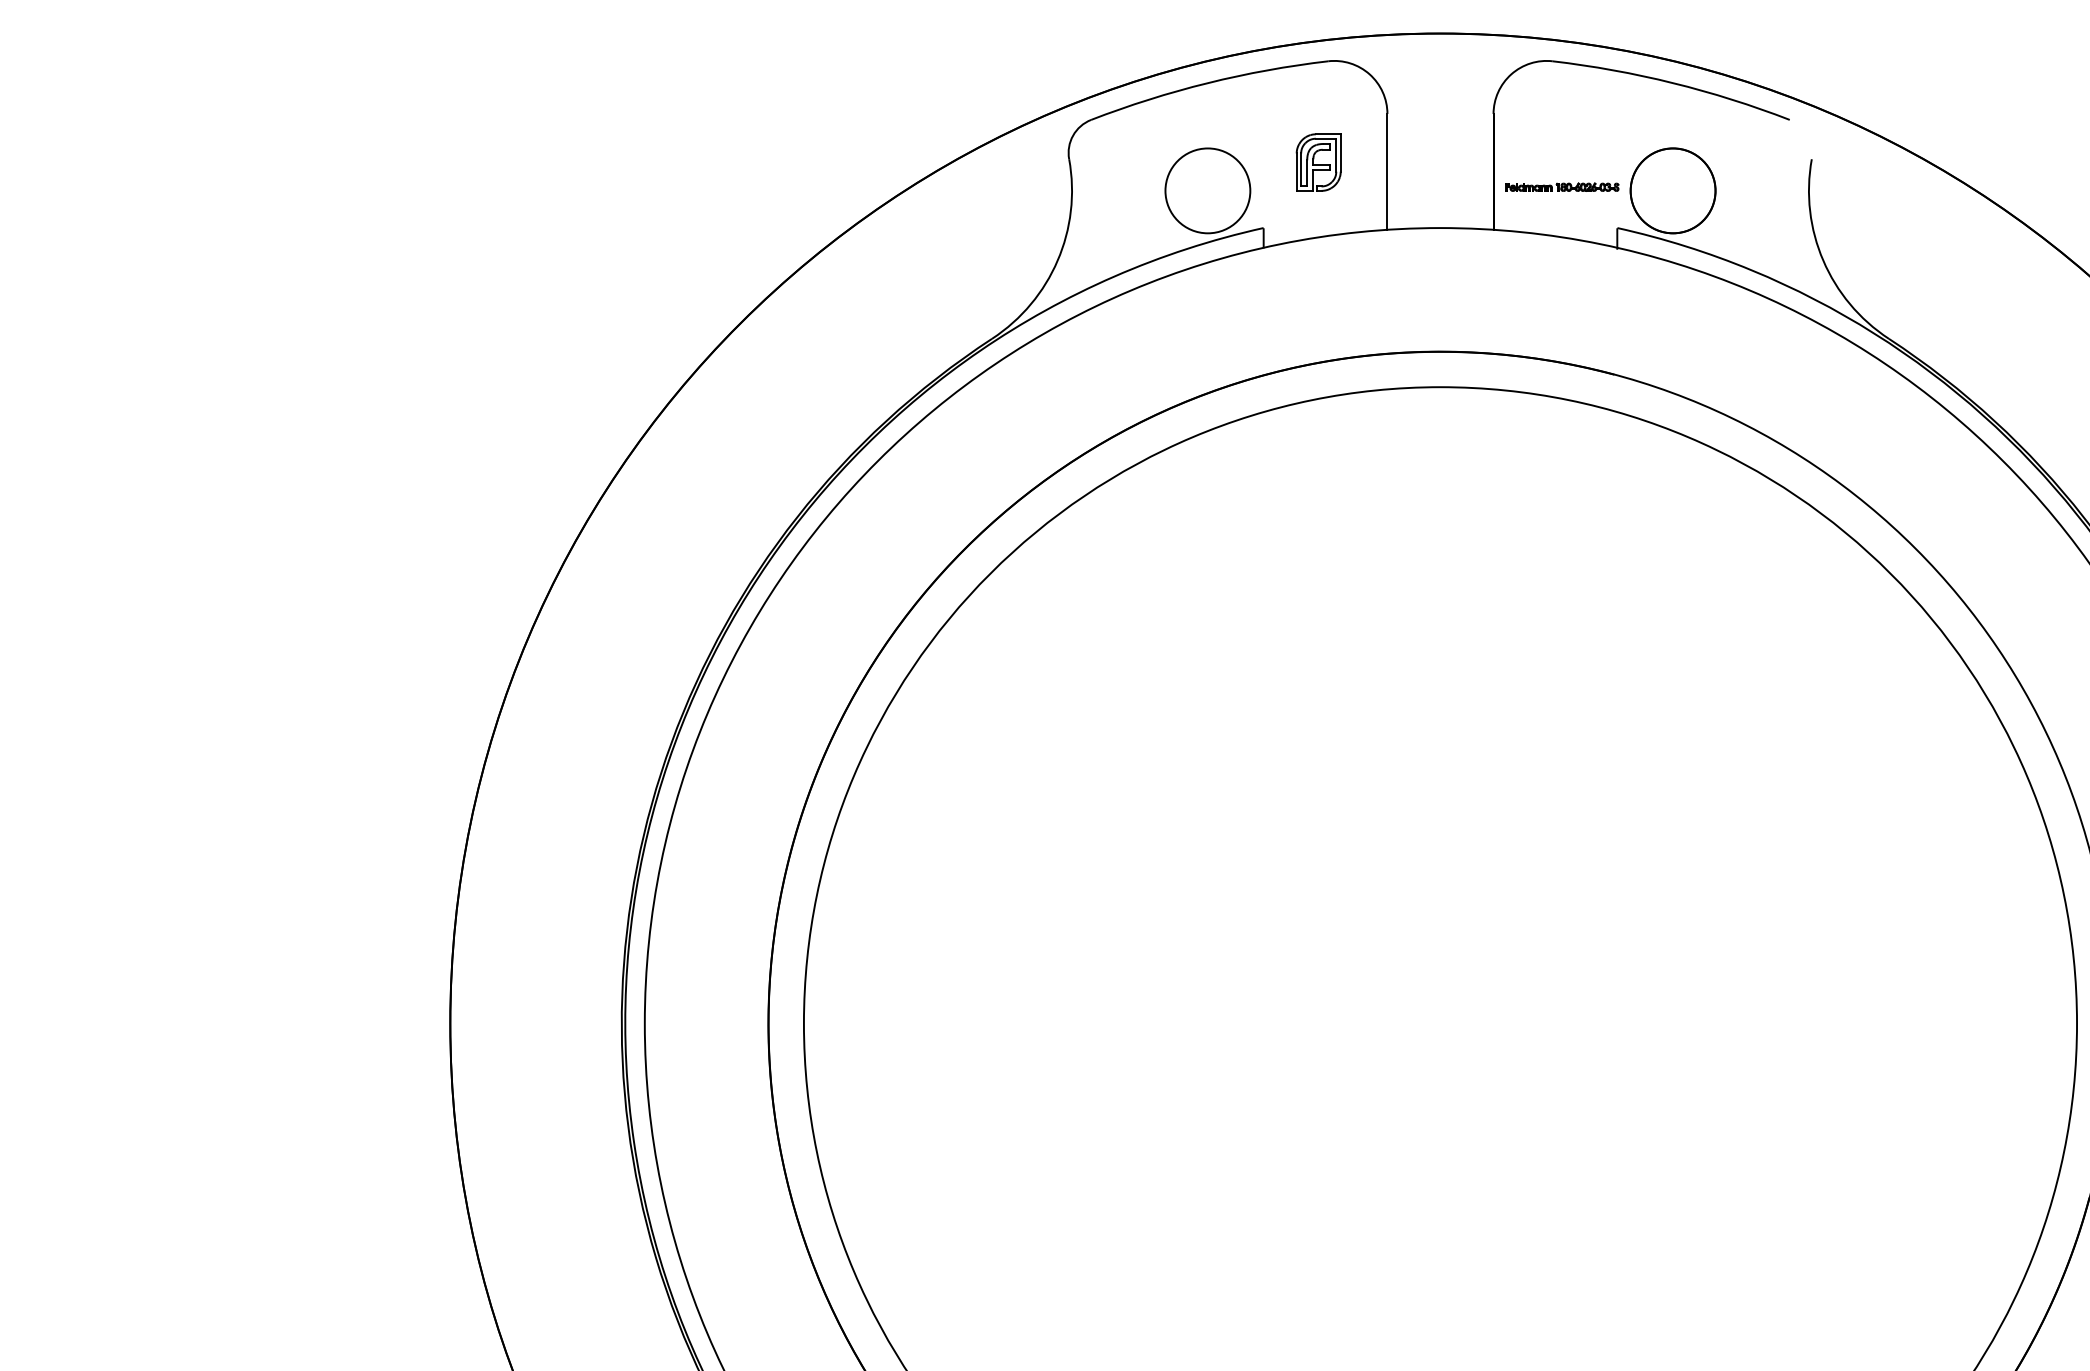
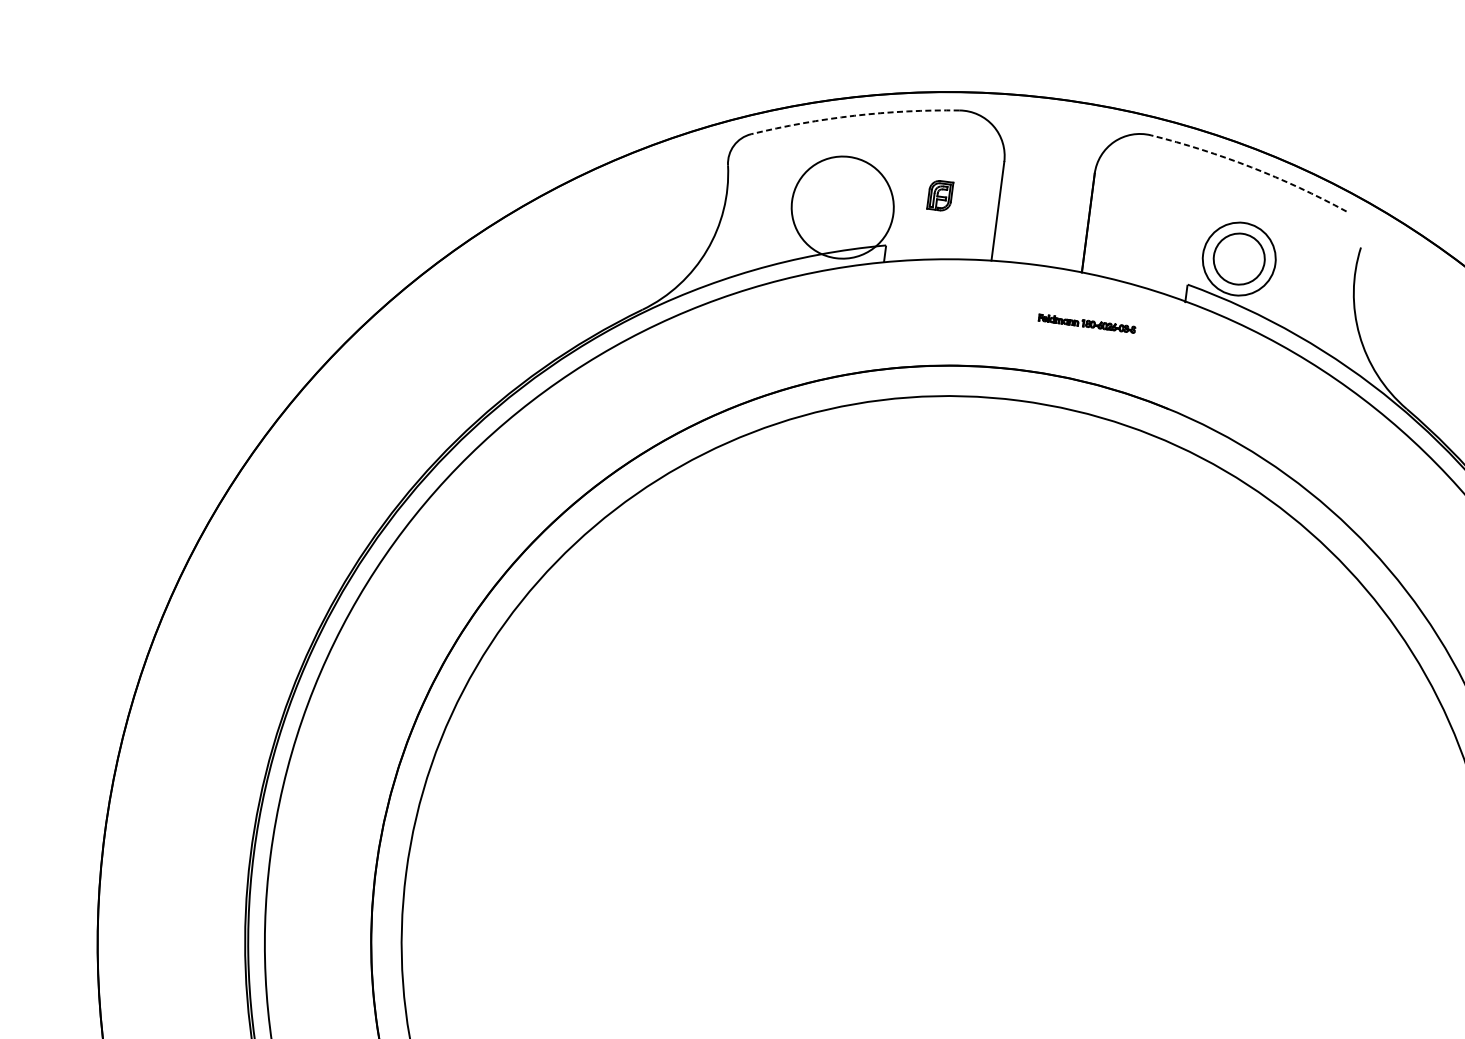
arc: (1207, 83) -> (854, 116), solid -> dashed
arc: (1673, 83) -> (1251, 167), solid -> dashed
part: (1318, 162) -> (940, 195), size x0.6
part: (1562, 186) -> (1087, 323), moved
circle: (1207, 190) -> (842, 207), size x1.4
circle: (1672, 190) -> (1238, 258), size x0.7

